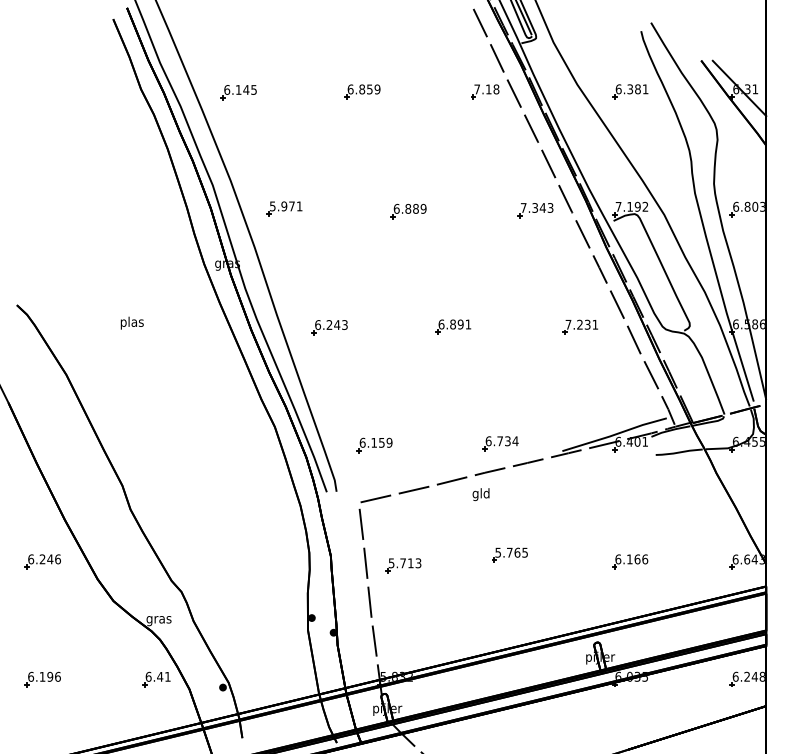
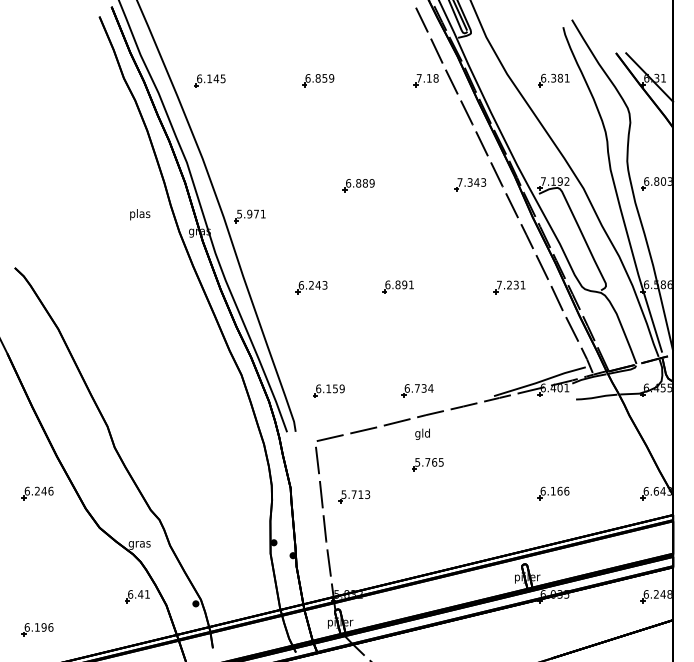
part: (284, 209) -> (249, 216), moved
text: (132, 322) -> (140, 214), moved
part: (329, 327) -> (311, 287), moved
part: (500, 443) -> (417, 390), moved
part: (509, 555) -> (427, 464), moved
part: (42, 679) -> (37, 629), moved

